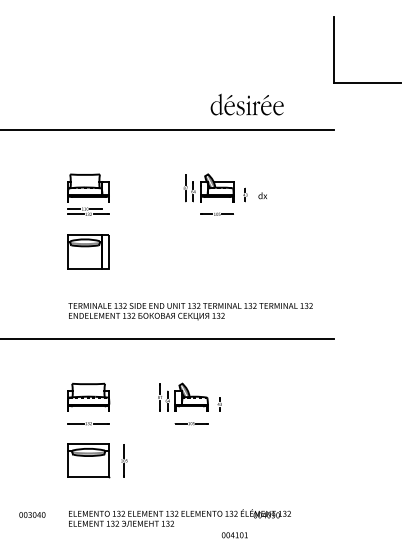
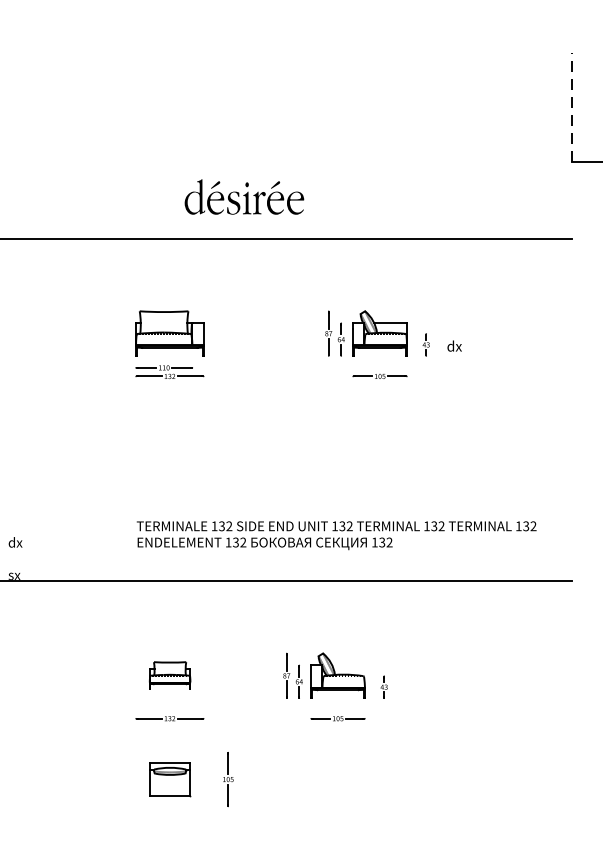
line: (334, 49) -> (571, 106), solid -> dashed
part: (246, 104) -> (243, 196), moved
part: (88, 251) -> (169, 437), removed
part: (88, 396) -> (169, 674), size x0.6
part: (88, 460) -> (169, 778), size x0.6

